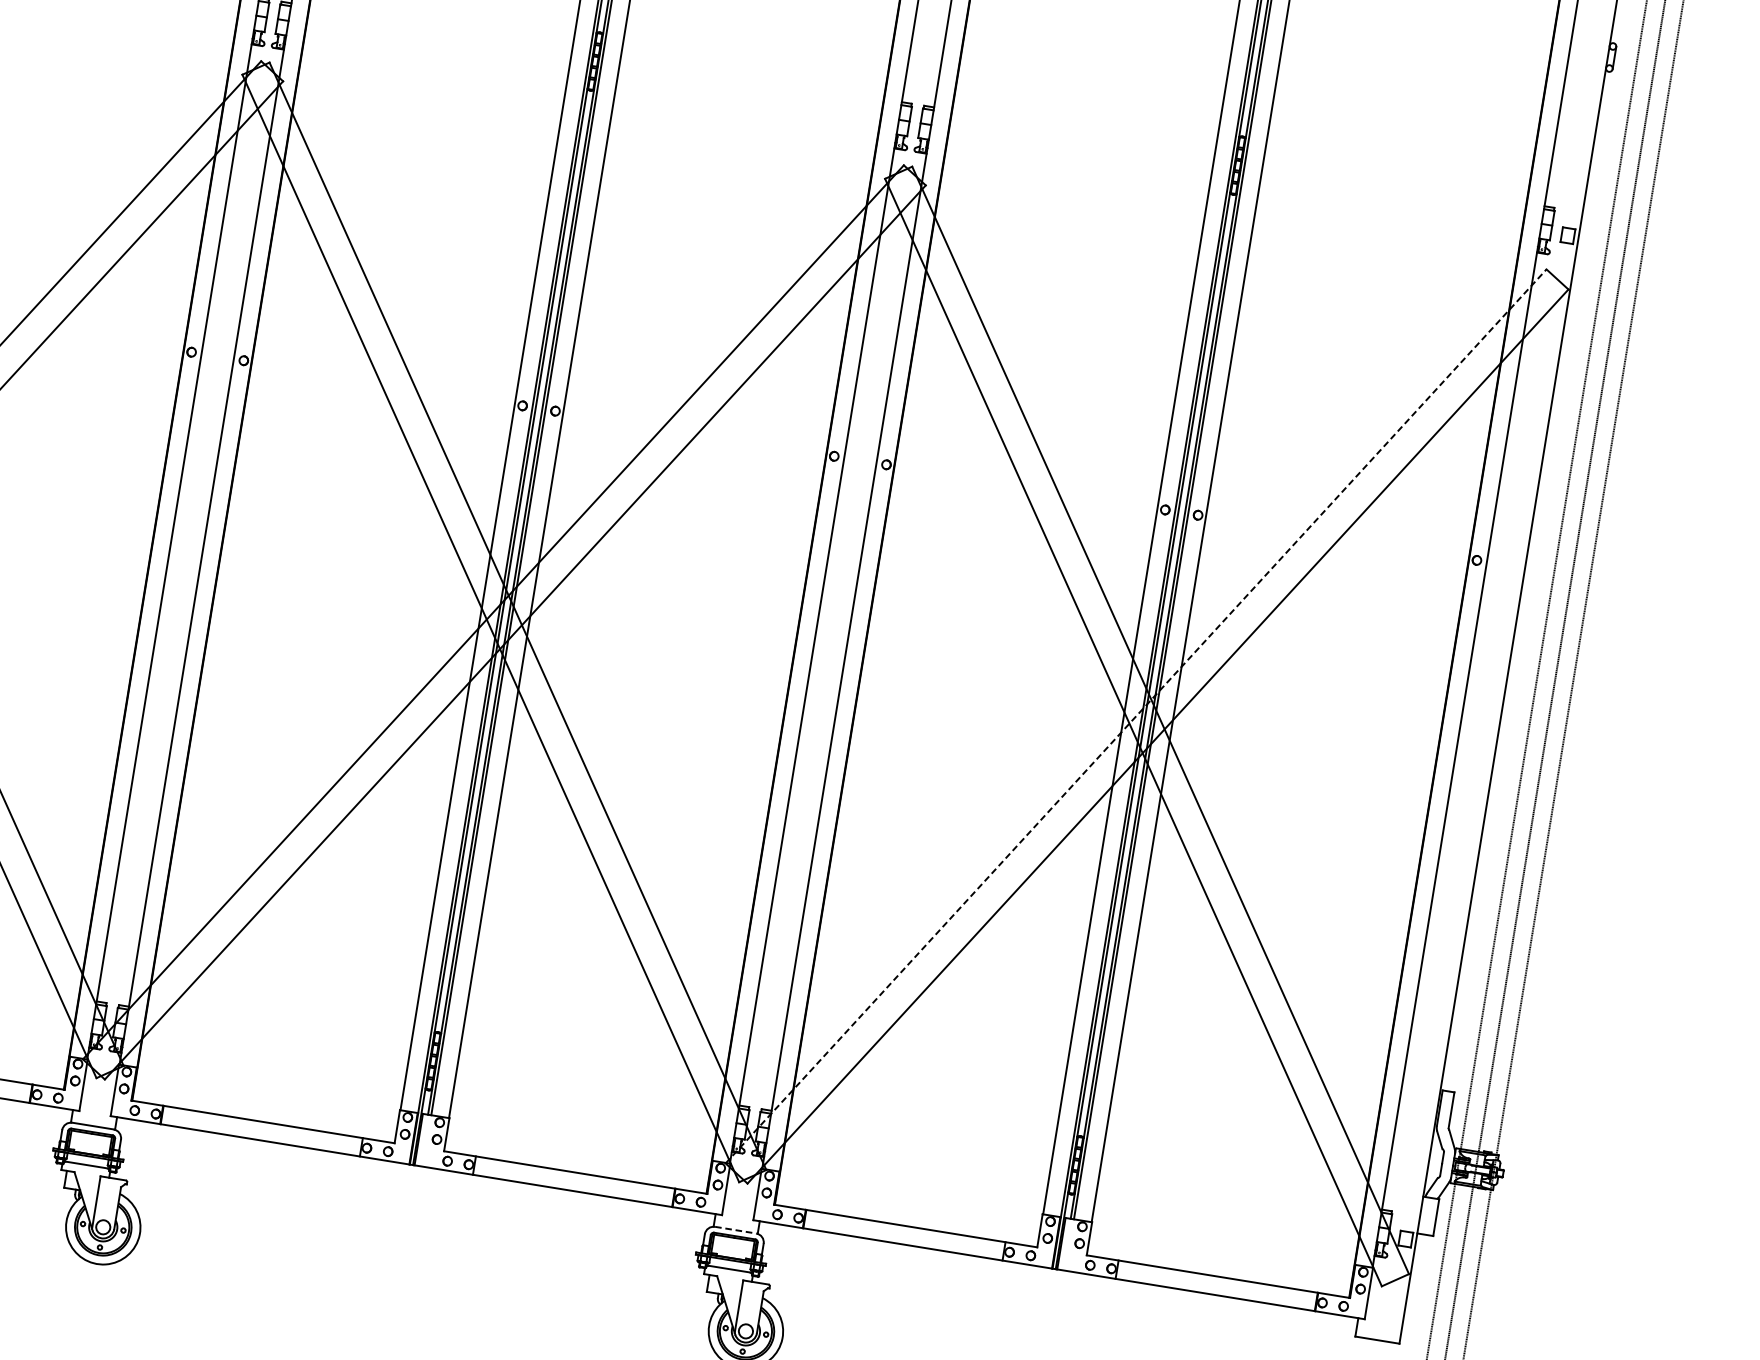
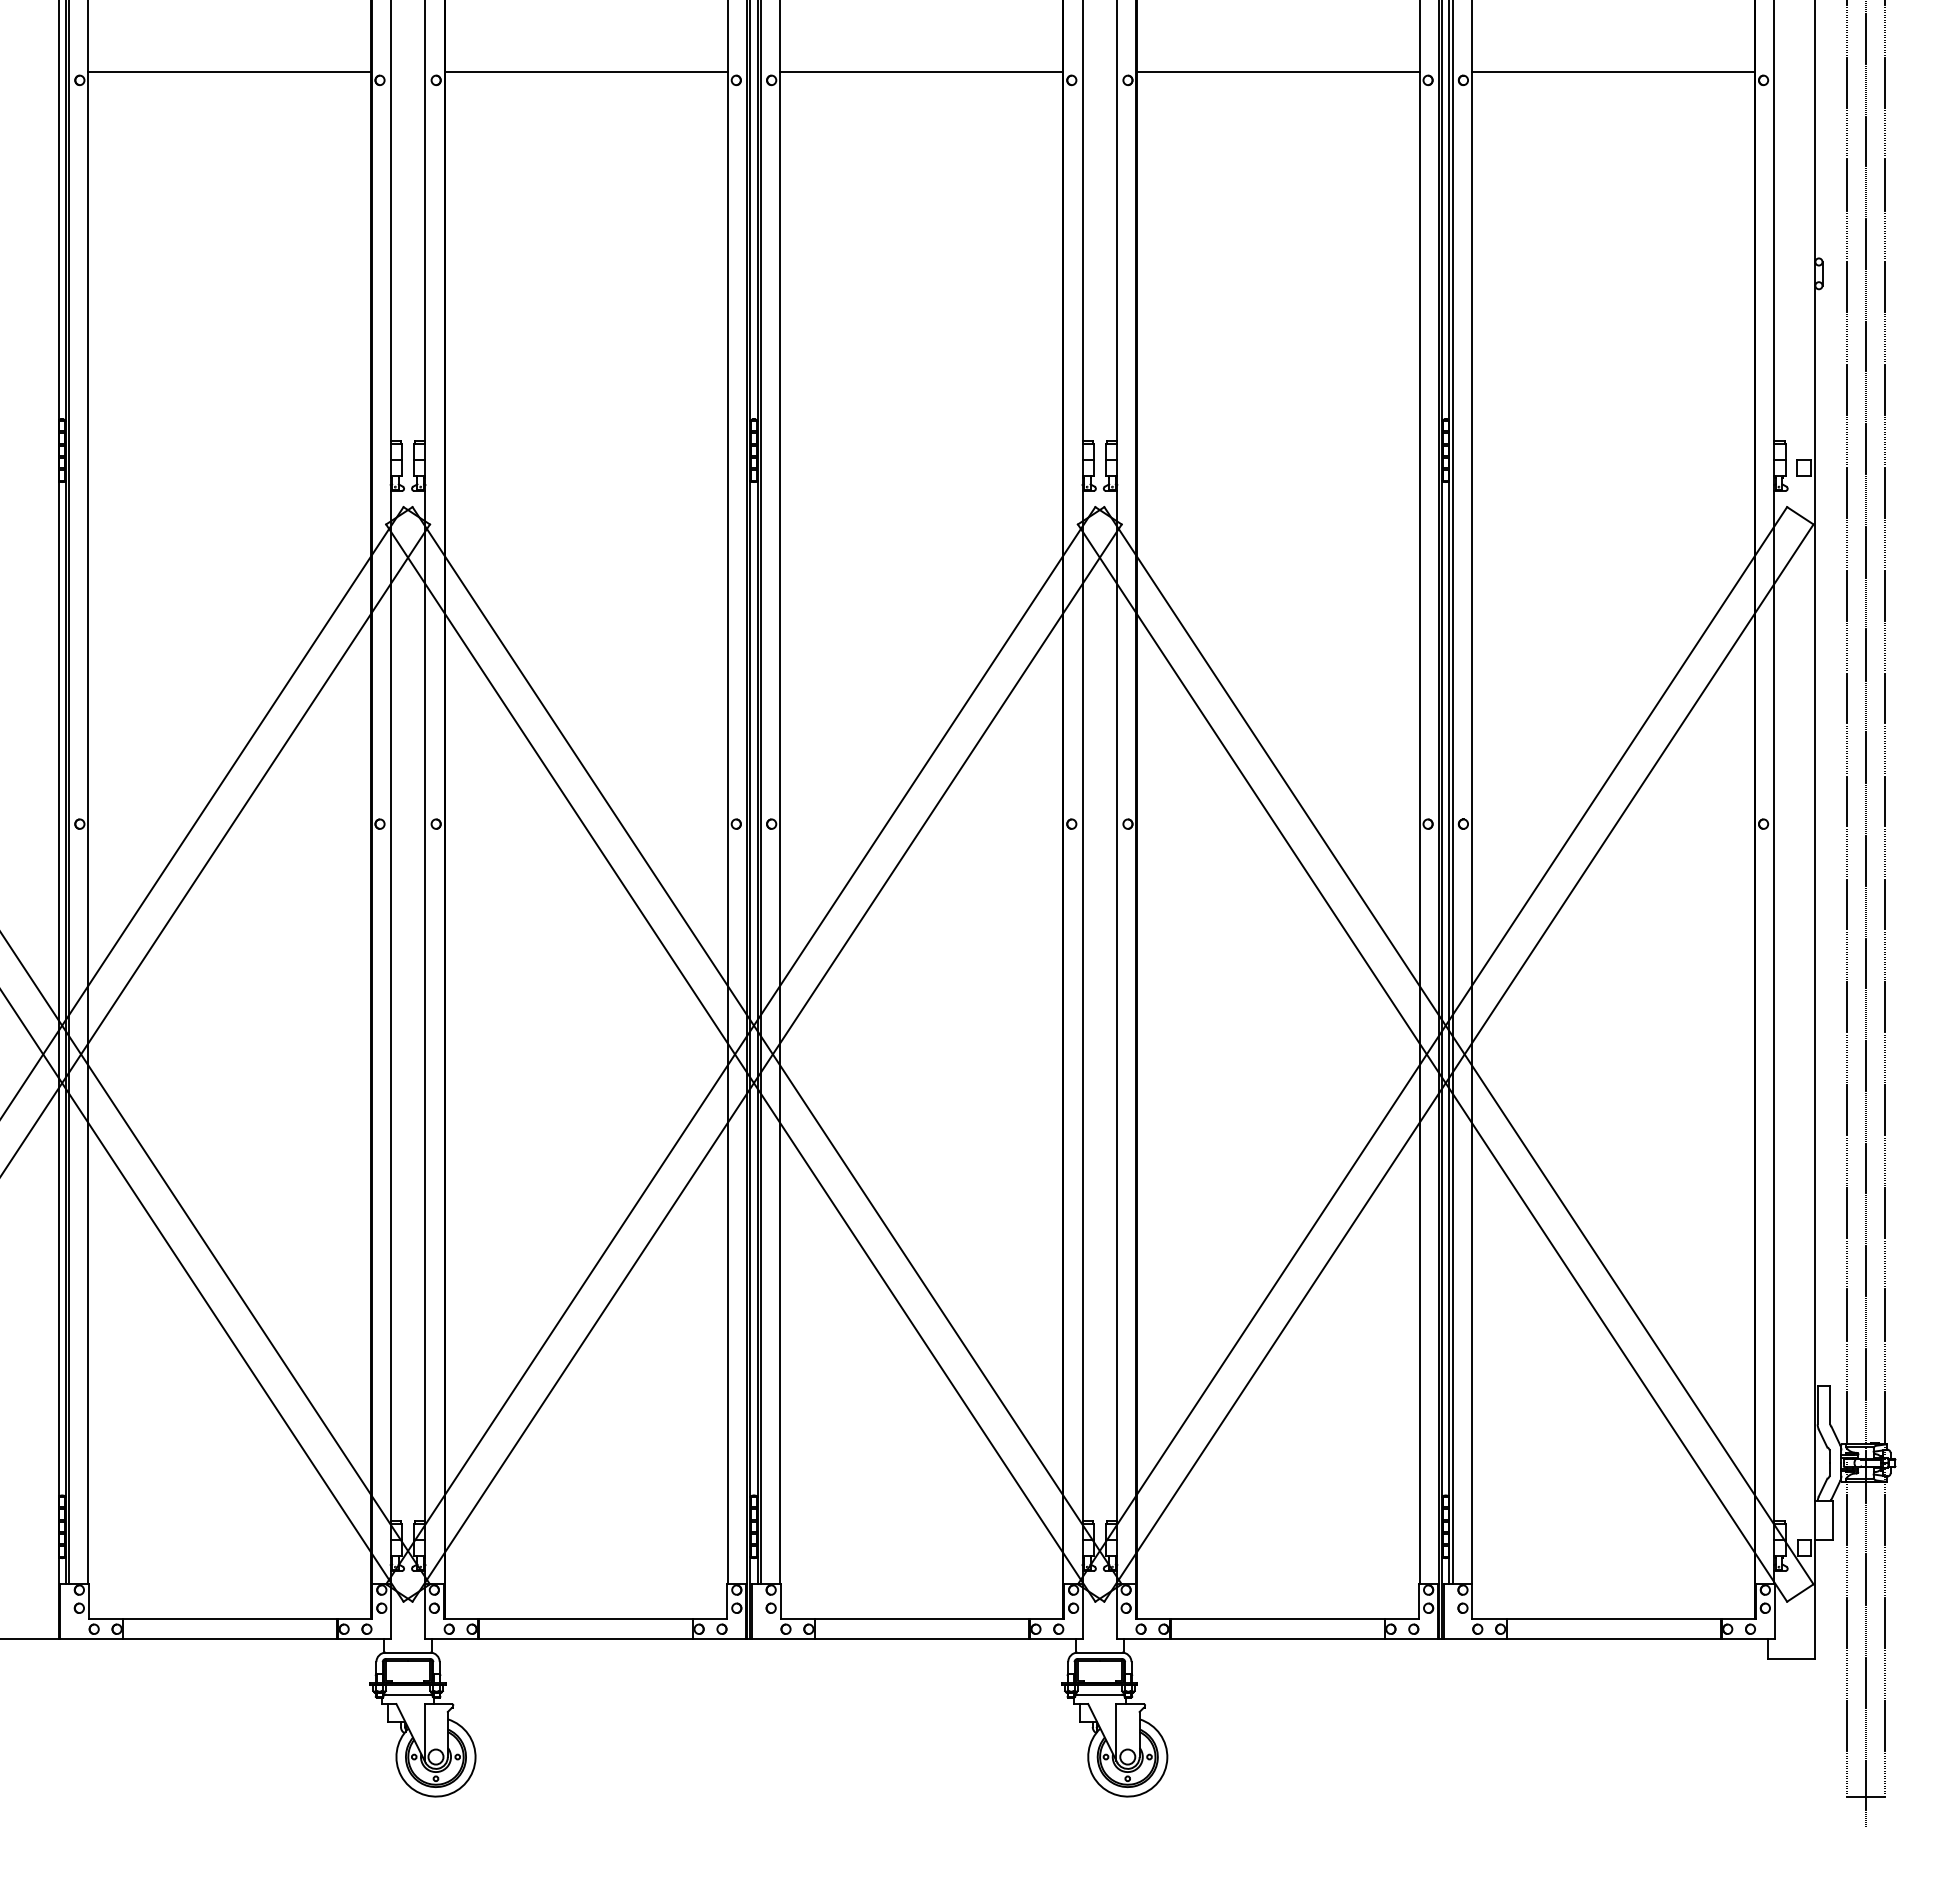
line: (1136, 716) -> (1432, 1045), dashed -> solid
line: (736, 1230) -> (1100, 1652), dashed -> solid

